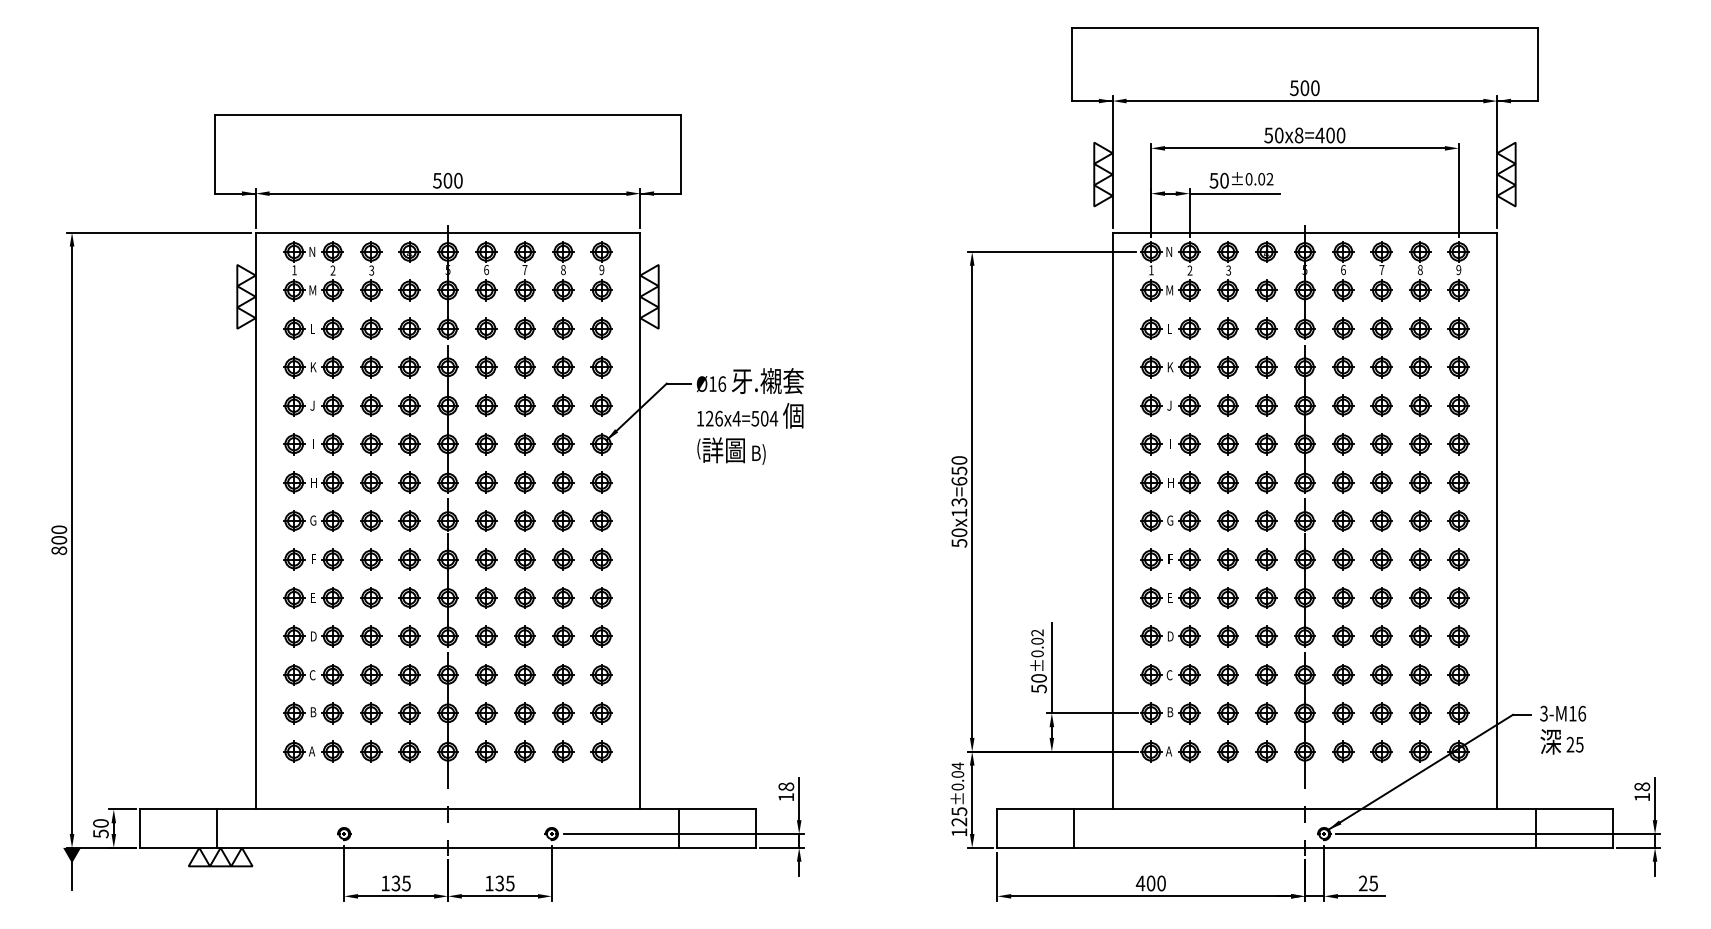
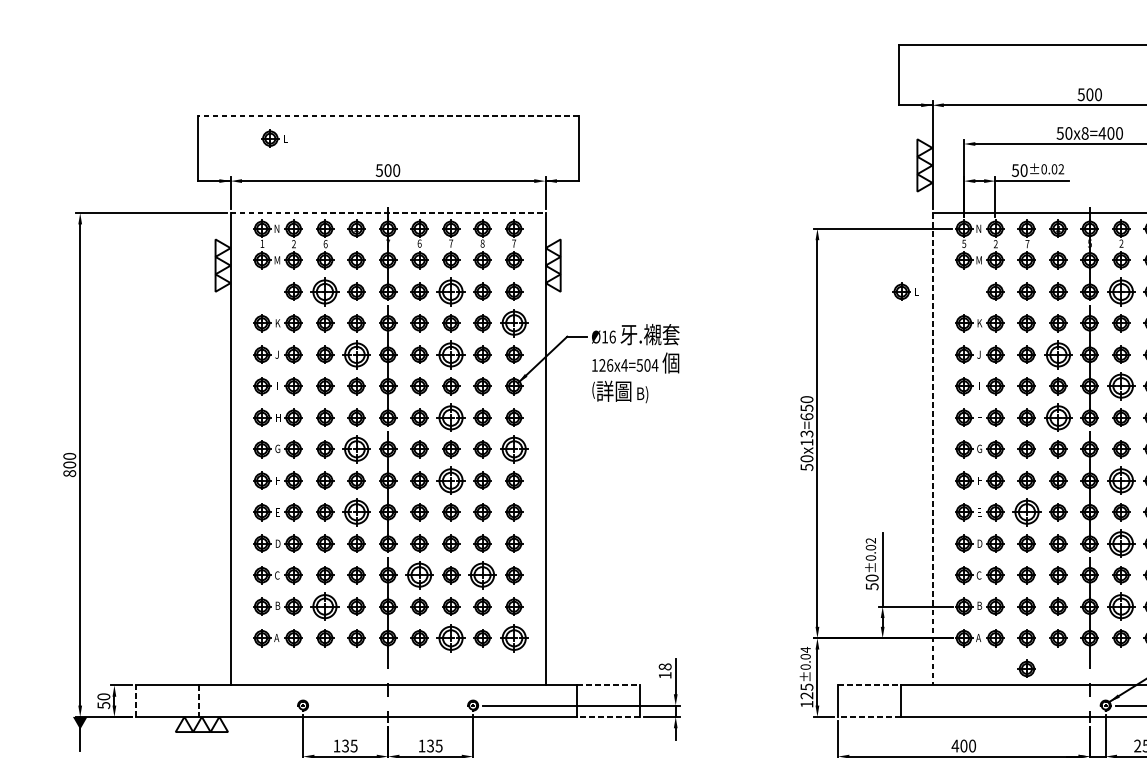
line: (448, 114) -> (388, 116), solid -> dashed
line: (448, 232) -> (388, 212), solid -> dashed
text: (447, 269) -> (387, 243), 5 -> 7
text: (371, 270) -> (325, 244), 3 -> 6
text: (601, 270) -> (513, 244), 9 -> 7
text: (1151, 270) -> (964, 244), 1 -> 5
text: (1228, 270) -> (1027, 244), 3 -> 7
text: (1343, 270) -> (1121, 244), 6 -> 2
part: (298, 328) -> (273, 138), moved
part: (371, 328) -> (325, 291), size x1.6
part: (524, 328) -> (450, 291), size x1.6
part: (1155, 328) -> (905, 291), moved
part: (1343, 328) -> (1121, 291), size x1.6
part: (601, 367) -> (513, 323), size x1.6
part: (409, 405) -> (356, 354), size x1.6
part: (524, 405) -> (450, 354), size x1.6
part: (1266, 405) -> (1058, 354), size x1.6
part: (1343, 444) -> (1121, 386), size x1.6
part: (524, 482) -> (450, 417), size x1.6
part: (1266, 482) -> (1058, 417), size x1.6
part: (409, 520) -> (356, 448), size x1.6
part: (601, 520) -> (513, 448), size x1.6
line: (1112, 521) -> (932, 449), solid -> dashed
part: (524, 559) -> (450, 480), size x1.6
part: (1343, 559) -> (1121, 480), size x1.6
part: (409, 597) -> (356, 511), size x1.6
part: (1227, 597) -> (1026, 511), size x1.6
part: (1343, 636) -> (1121, 543), size x1.6
part: (486, 674) -> (419, 574), size x1.6
part: (563, 674) -> (482, 574), size x1.6
part: (371, 713) -> (325, 606), size x1.6
part: (1343, 713) -> (1121, 606), size x1.6
part: (524, 751) -> (450, 637), size x1.6
part: (601, 751) -> (513, 637), size x1.6
part: (1227, 789) -> (1026, 669), added
line: (717, 809) -> (608, 685), solid -> dashed
line: (1036, 809) -> (870, 685), solid -> dashed
line: (140, 828) -> (136, 701), solid -> dashed
line: (217, 829) -> (199, 701), solid -> dashed
line: (716, 847) -> (608, 716), solid -> dashed
line: (1035, 847) -> (869, 716), solid -> dashed

